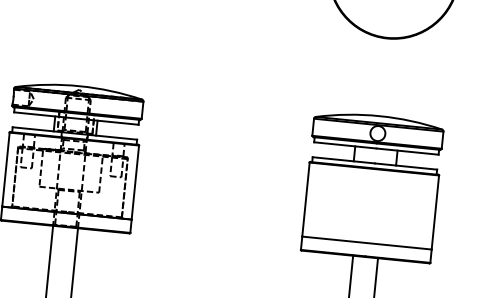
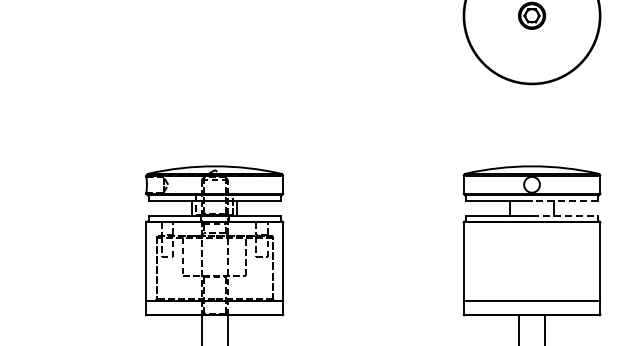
line: (407, 151) -> (564, 200), solid -> dashed
line: (405, 166) -> (564, 216), solid -> dashed

